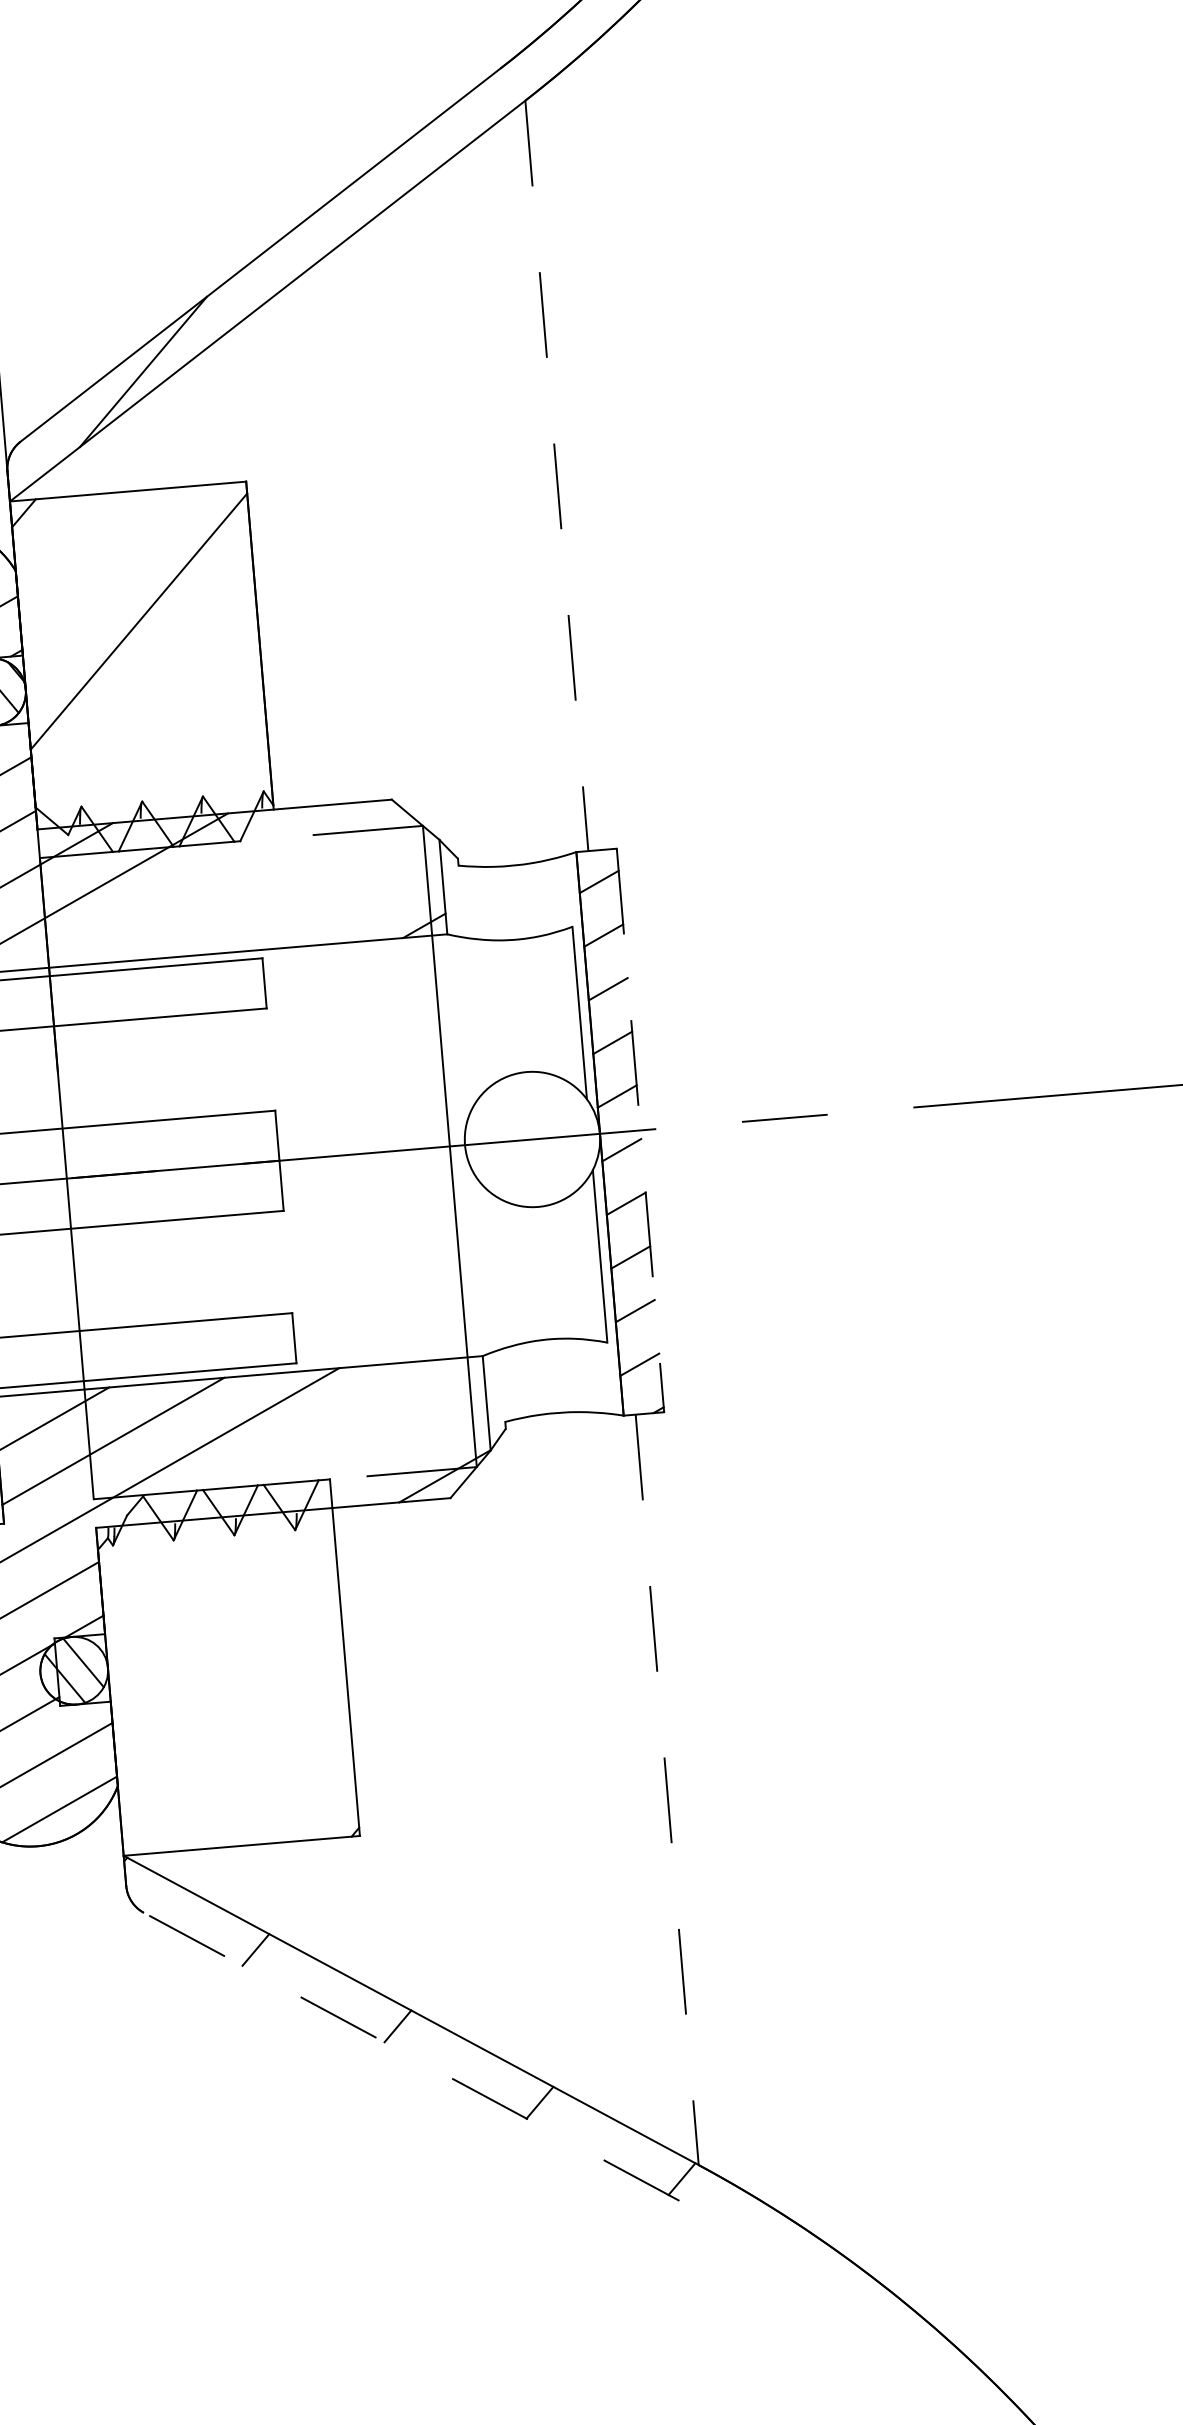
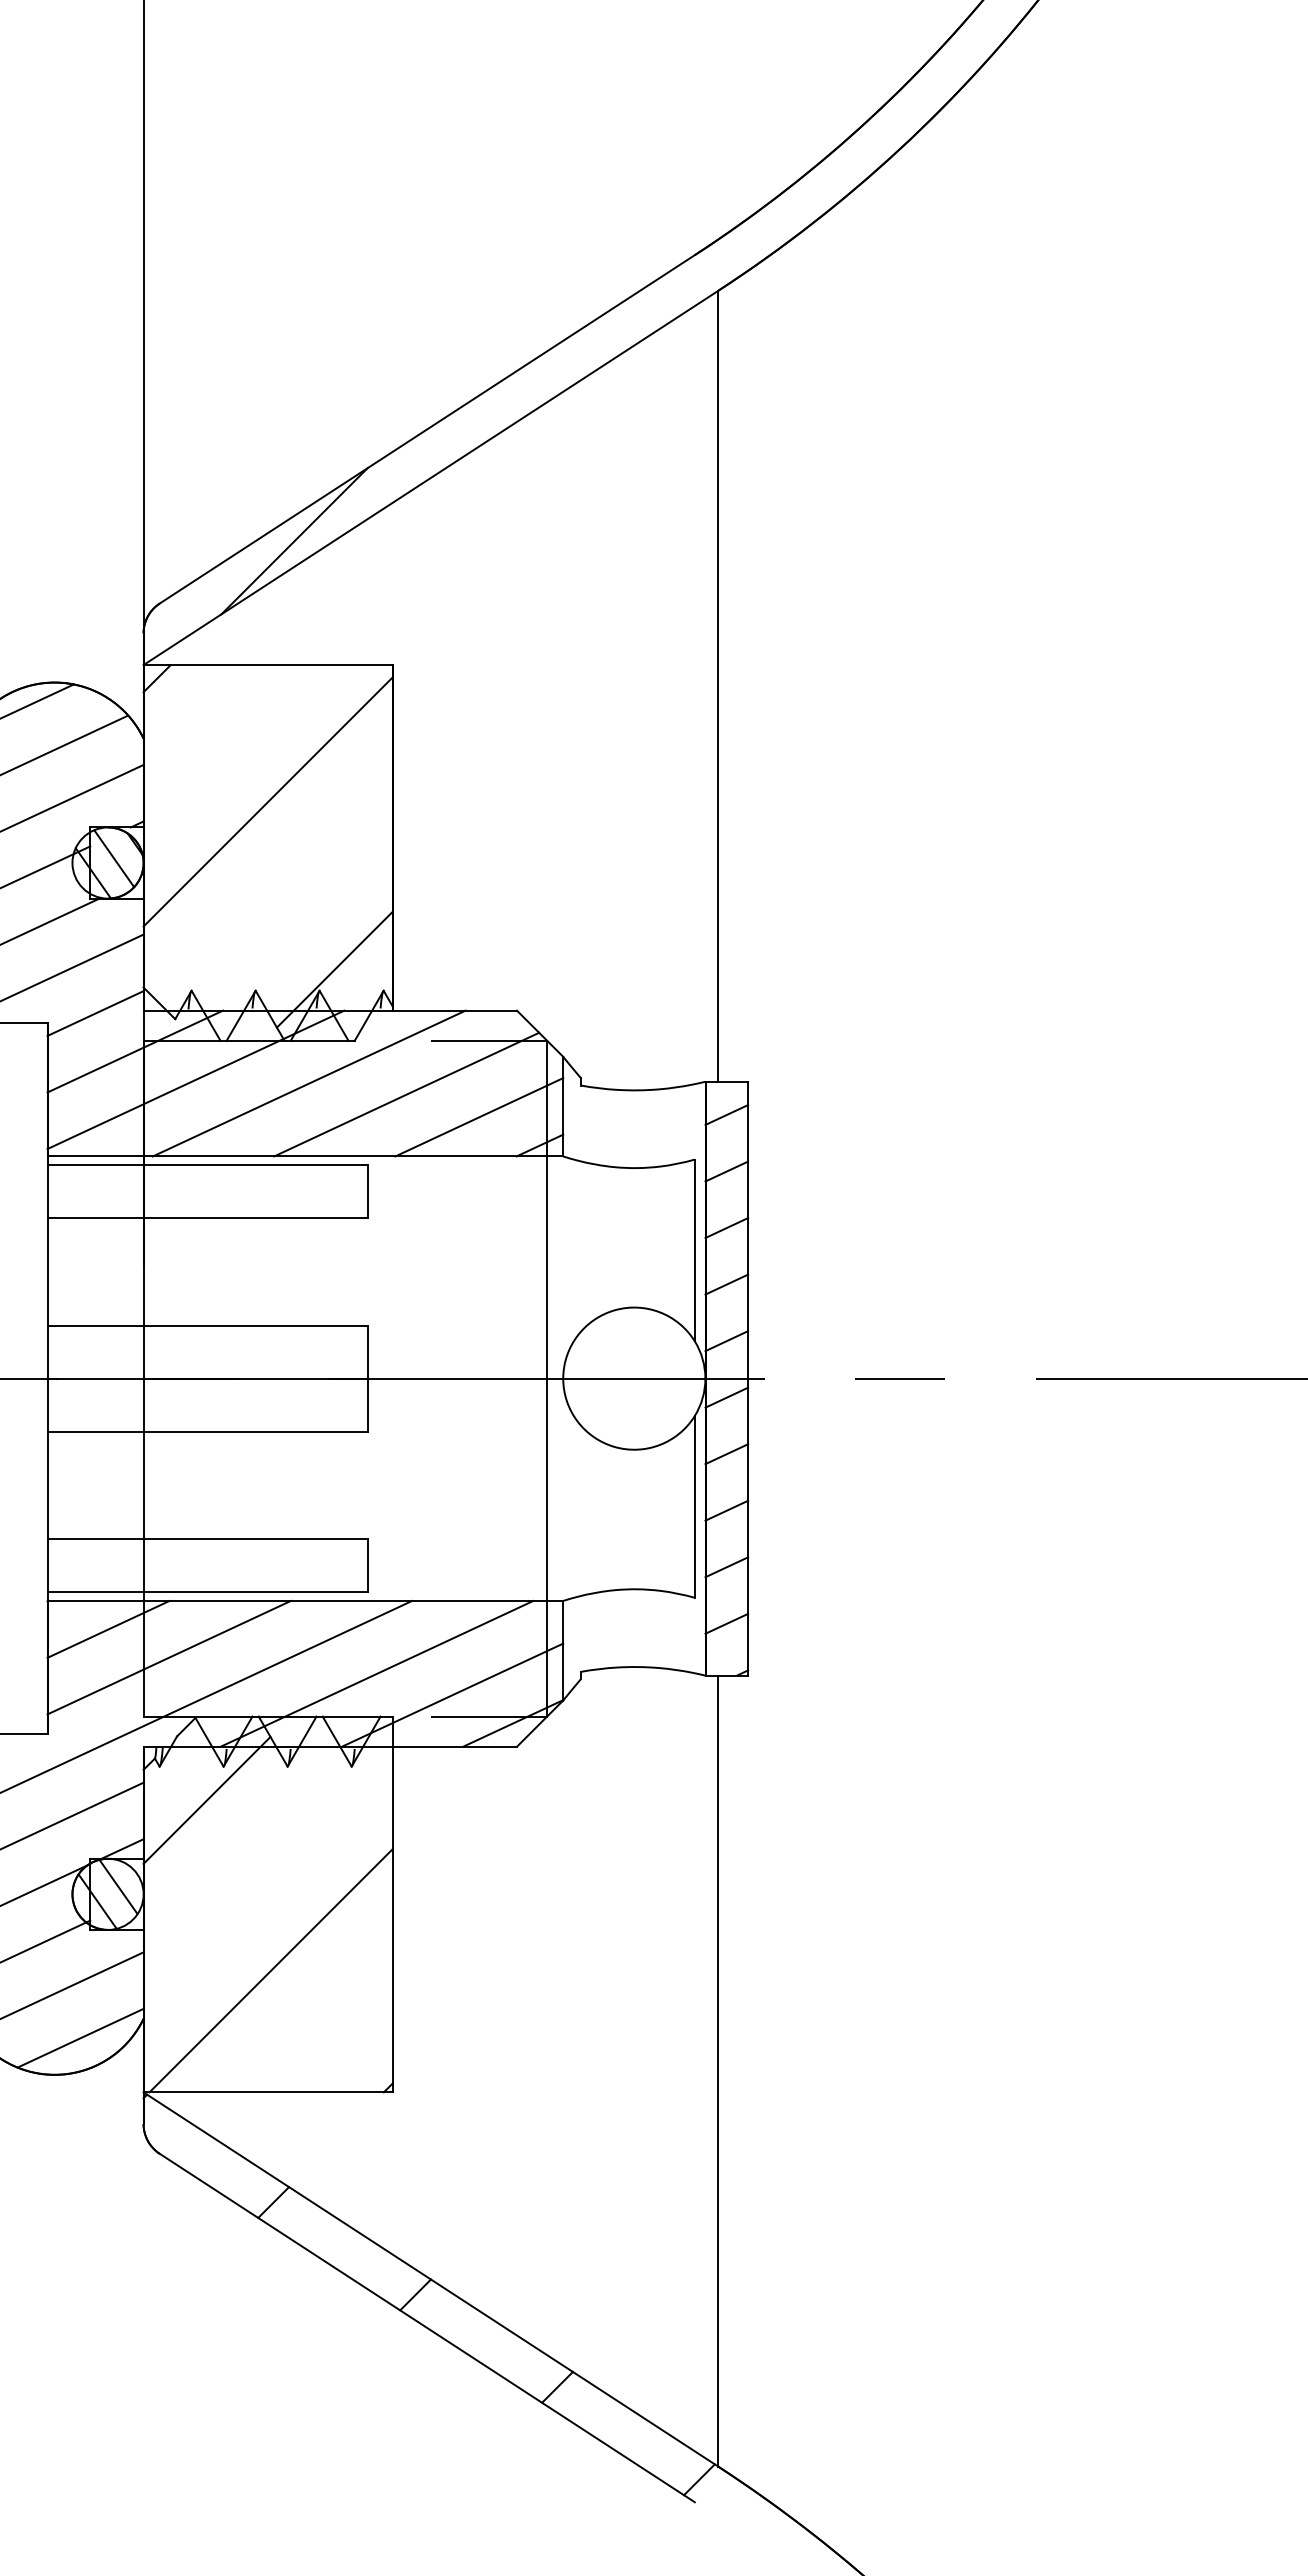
line: (557, 476) -> (718, 686), dashed -> solid
line: (215, 775) -> (334, 969), added
line: (199, 885) -> (308, 1083), added
line: (293, 888) -> (406, 1094), added
line: (364, 904) -> (479, 1117), added
line: (640, 1130) -> (748, 1378), dashed -> solid
line: (311, 1439) -> (376, 1673), added
line: (385, 1453) -> (452, 1694), added
line: (160, 1573) -> (206, 1800), added
line: (234, 1730) -> (270, 1970), added
line: (667, 1790) -> (718, 2071), dashed -> solid
line: (410, 2056) -> (426, 2327), dashed -> solid

